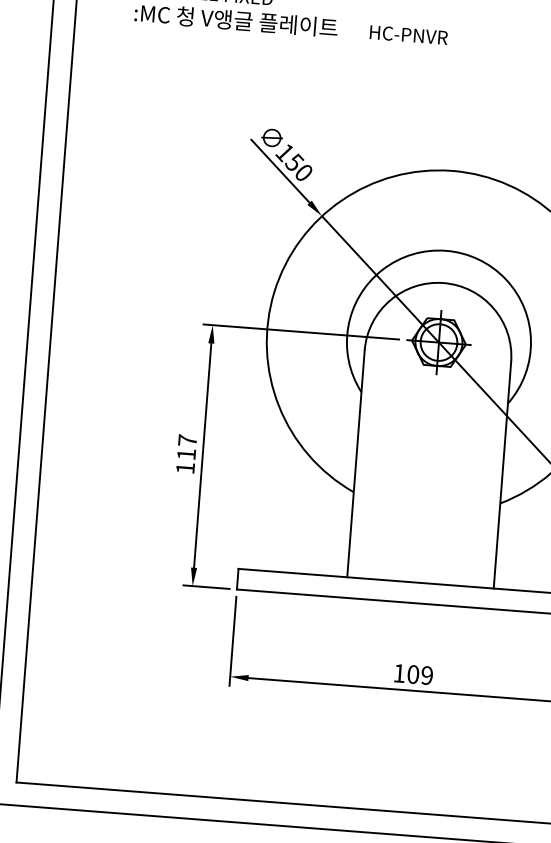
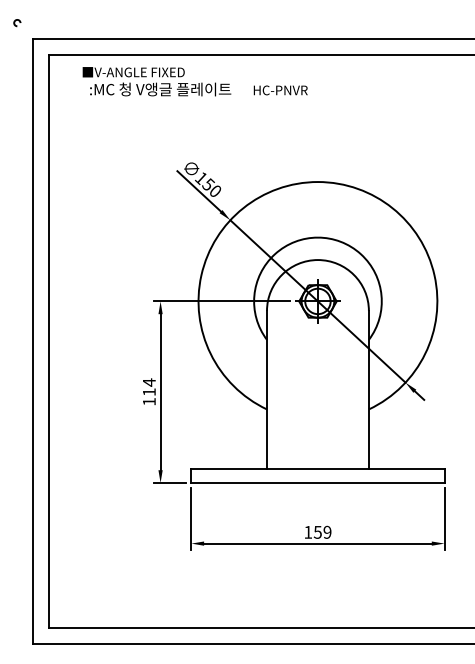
text: (187, 440) -> (149, 382), 117 -> 114
text: (412, 673) -> (317, 531), 109 -> 159

